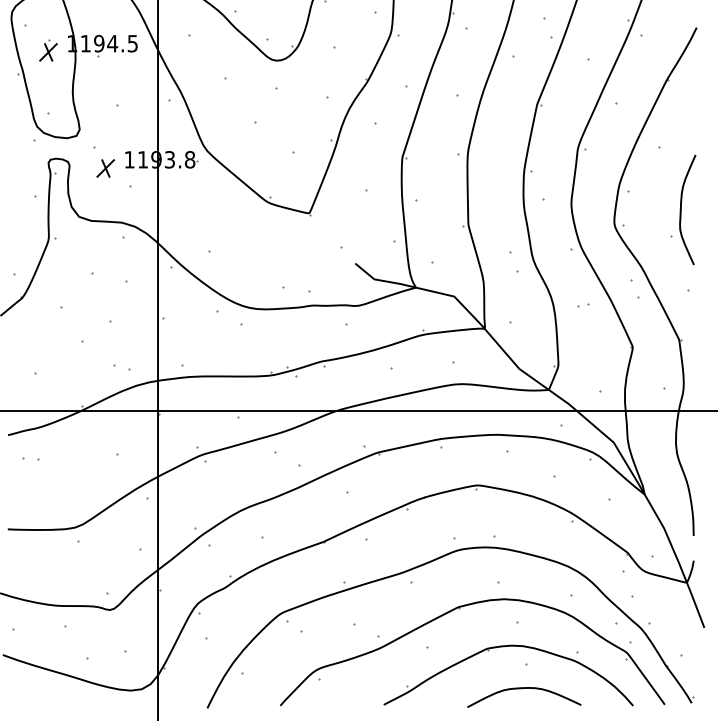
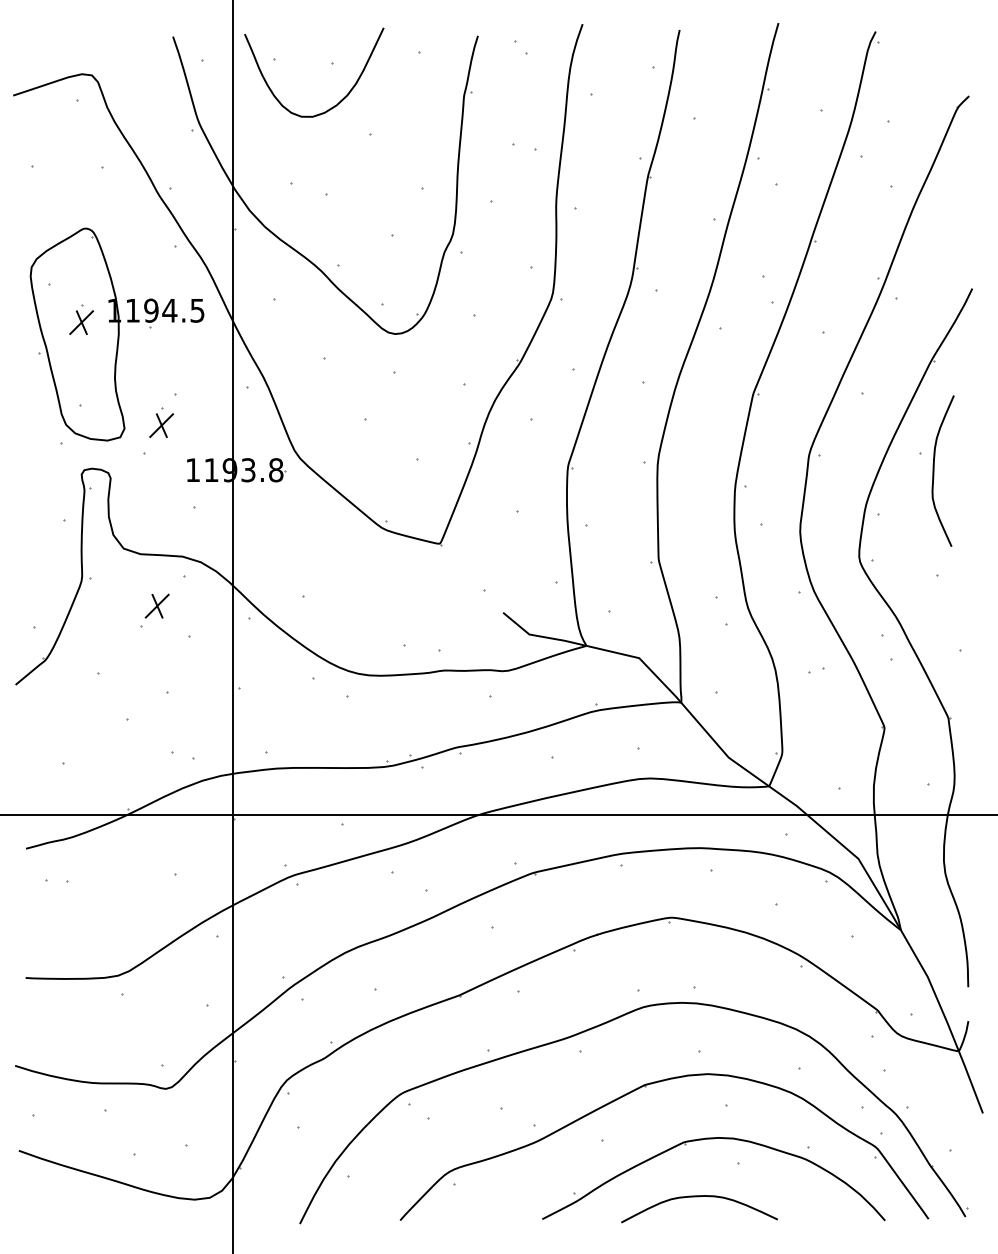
part: (106, 125) -> (161, 422), added
part: (105, 168) -> (156, 605), moved
curve: (681, 209) -> (934, 470), moved
curve: (524, 689) -> (699, 1197), moved

